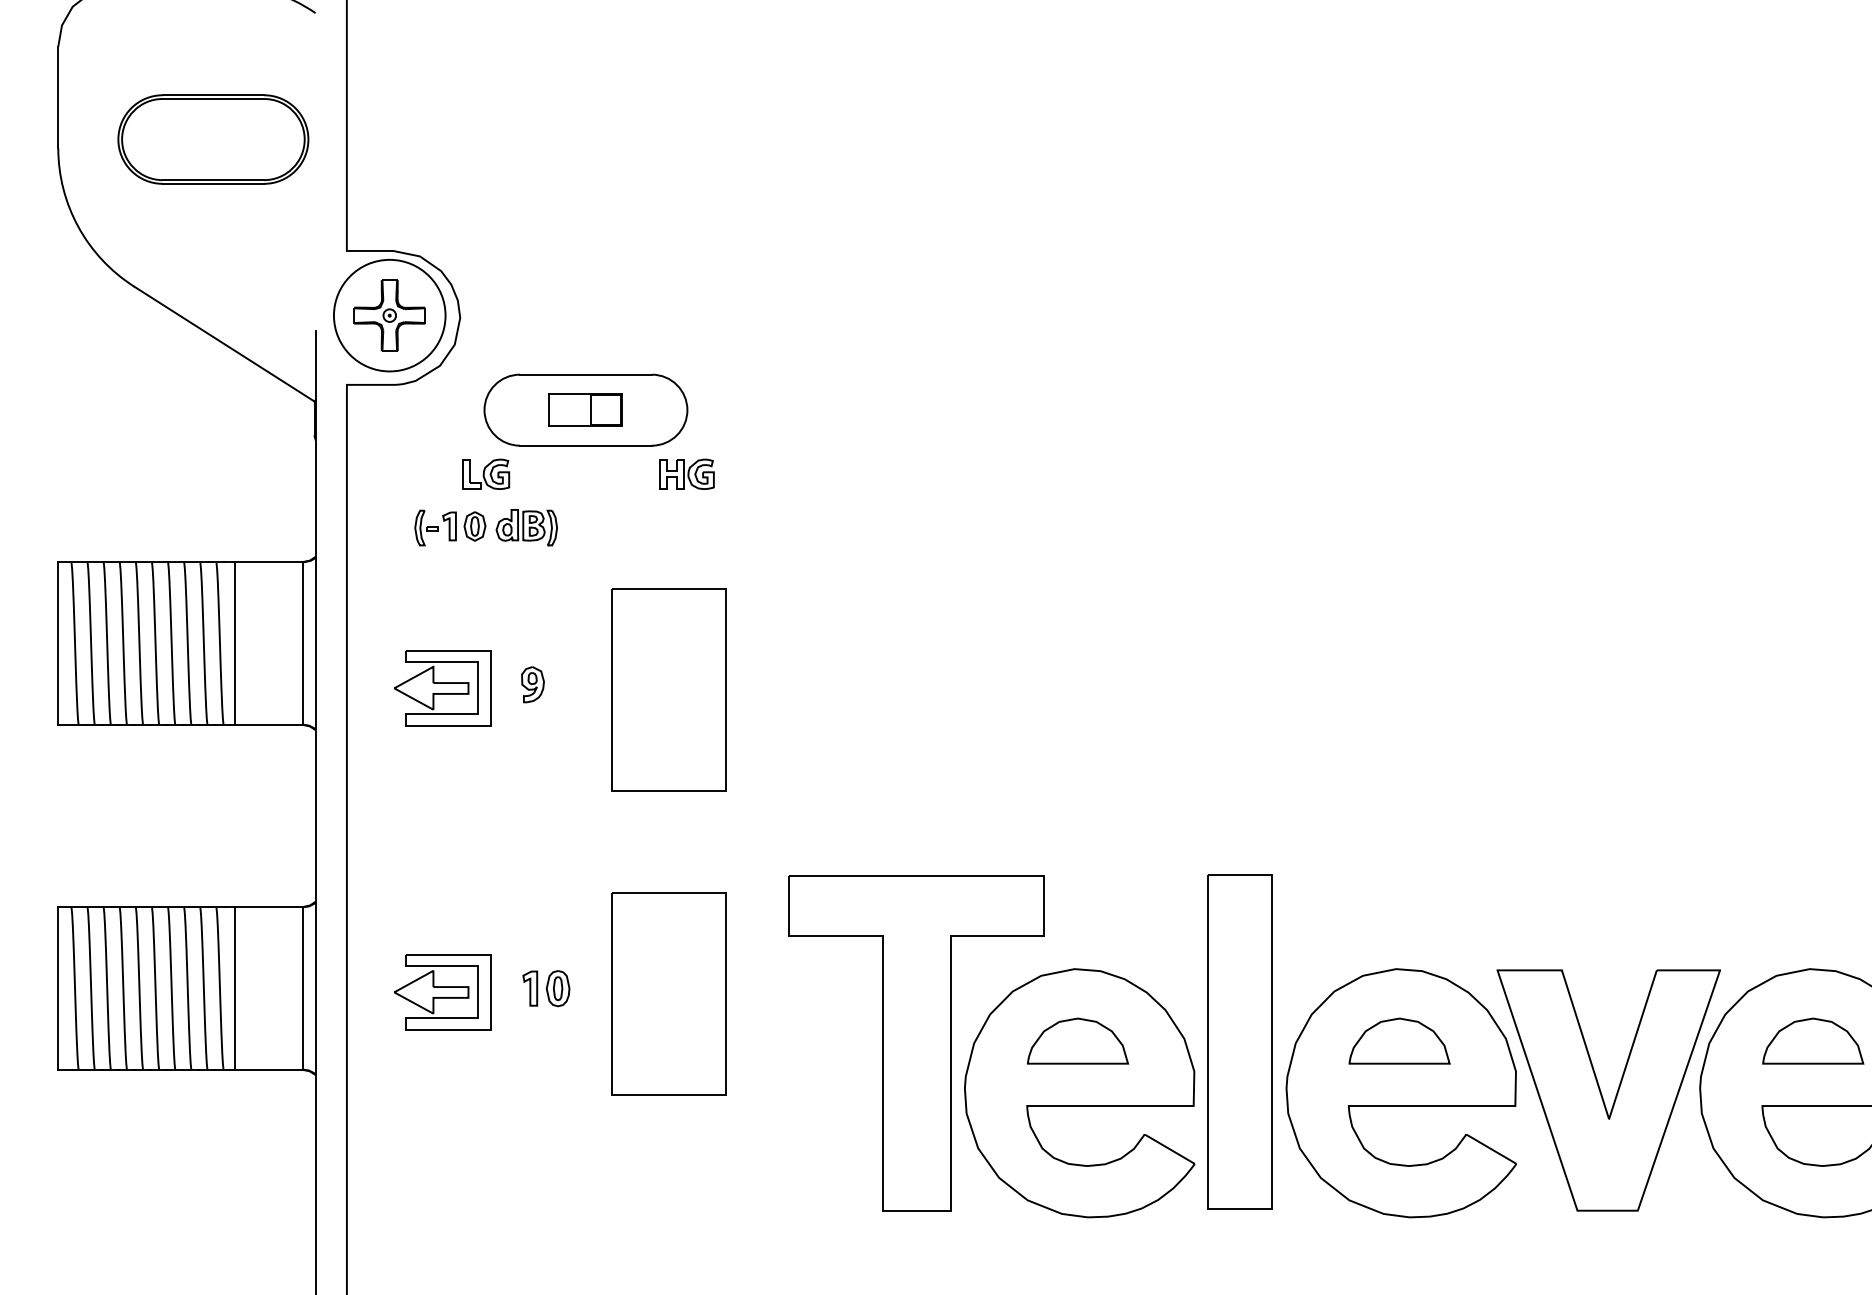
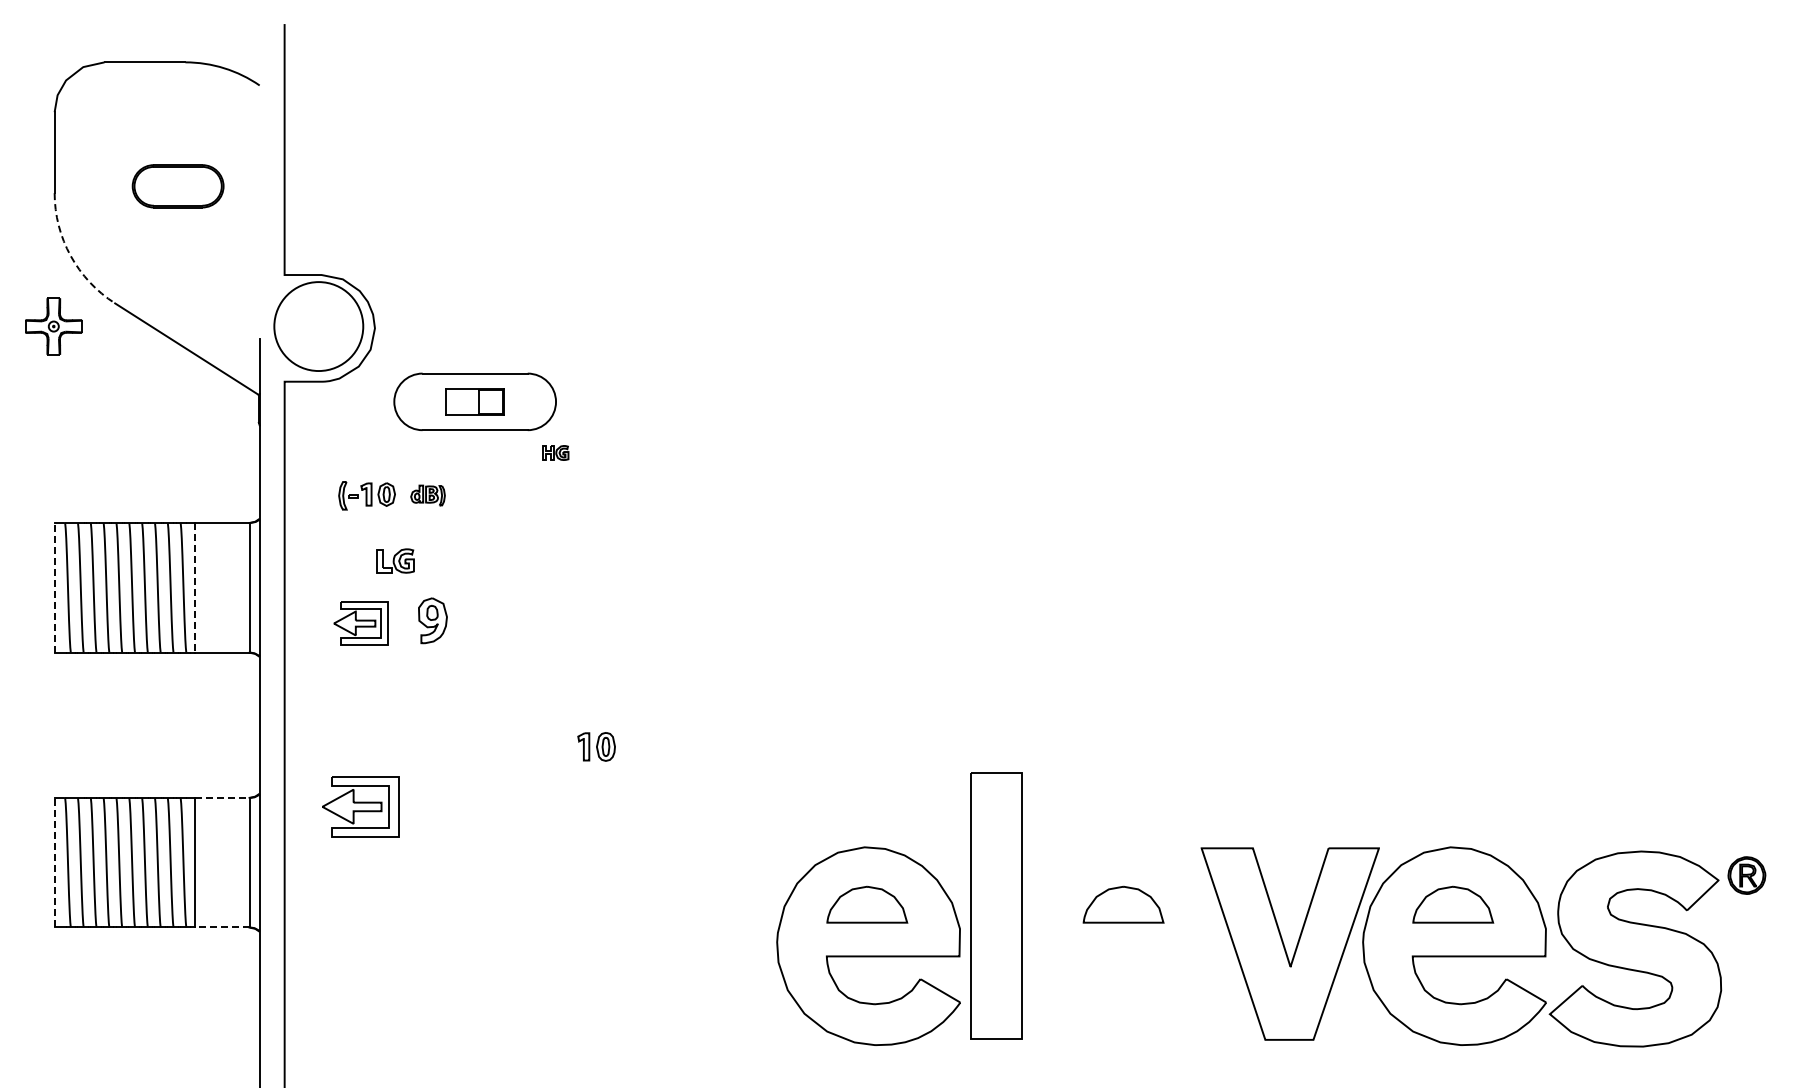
part: (212, 139) -> (177, 186), size x0.6
arc: (78, 227) -> (70, 256), solid -> dashed
part: (389, 315) -> (53, 326), moved
part: (485, 473) -> (395, 560), moved
part: (686, 473) -> (555, 452), size x0.6
part: (526, 527) -> (427, 495), size x0.7
line: (58, 643) -> (54, 587), solid -> dashed
line: (235, 643) -> (195, 587), solid -> dashed
part: (532, 684) -> (432, 620), size x1.6
part: (442, 688) -> (360, 623), size x0.7
part: (667, 689) -> (540, 624), removed
line: (268, 907) -> (222, 798), solid -> dashed
line: (58, 988) -> (54, 862), solid -> dashed
part: (546, 988) -> (596, 746), moved
part: (442, 991) -> (360, 806), moved
part: (667, 993) -> (540, 866), removed
part: (916, 1043) -> (738, 906), removed
line: (268, 1069) -> (222, 927), solid -> dashed
part: (1400, 1092) -> (1124, 945), removed

